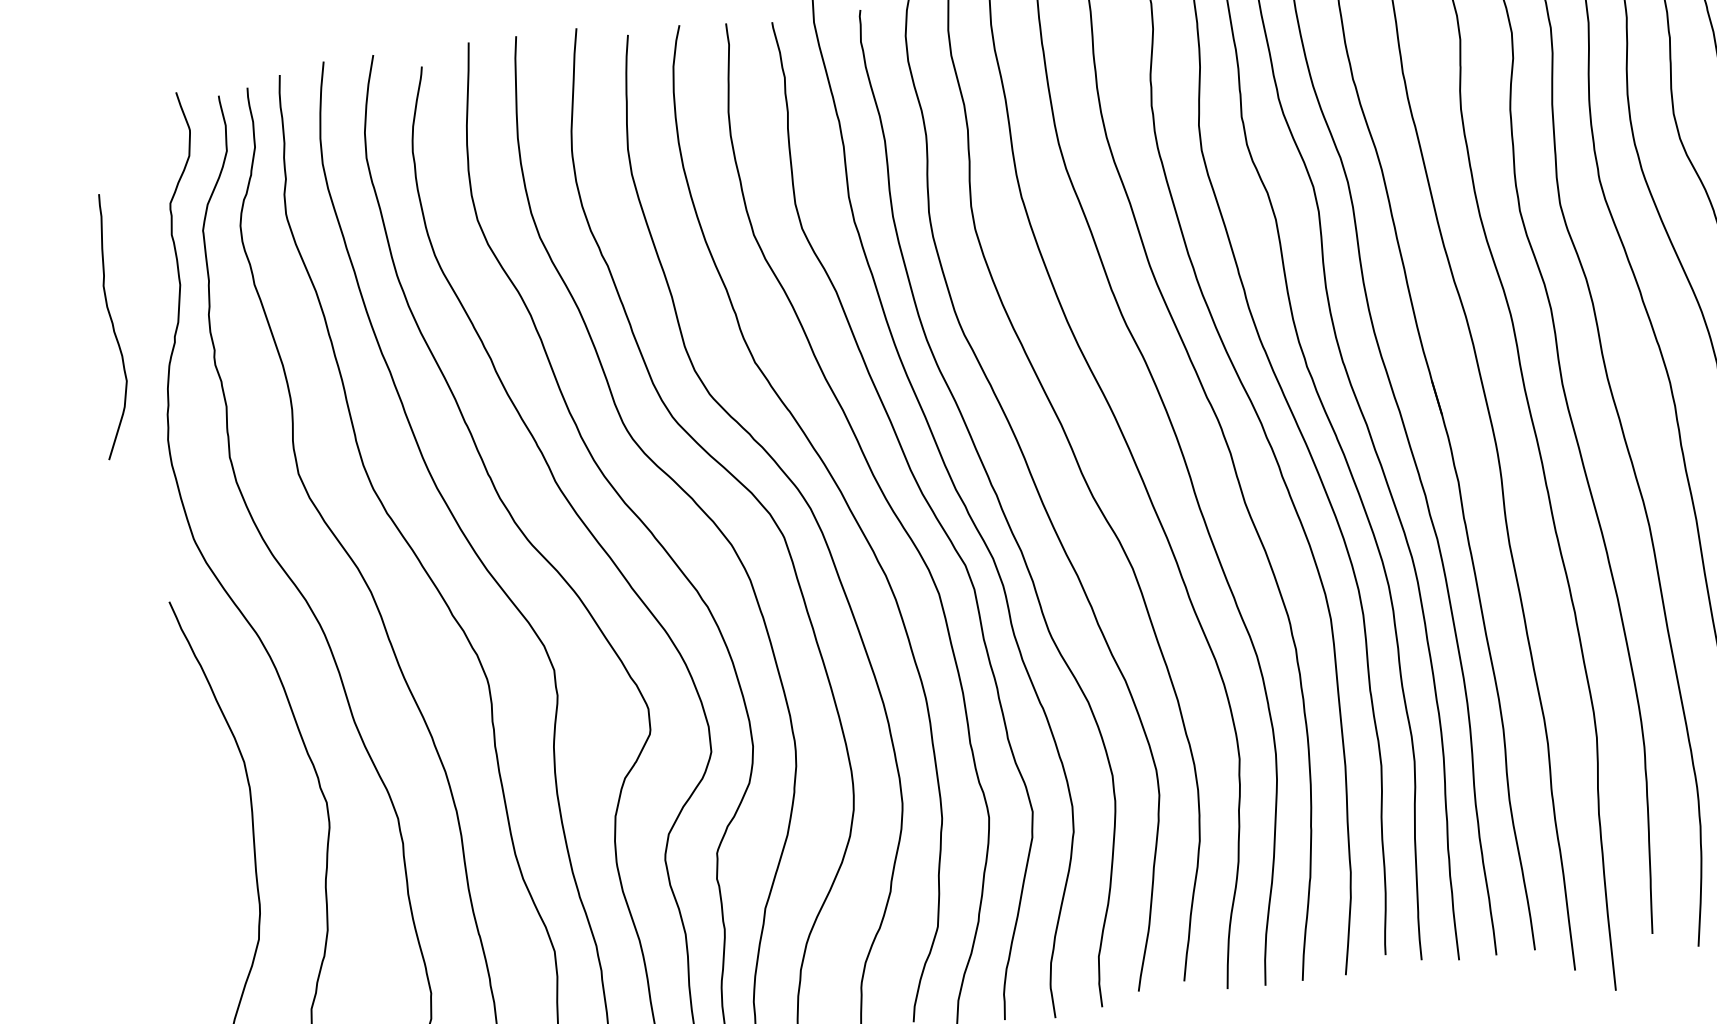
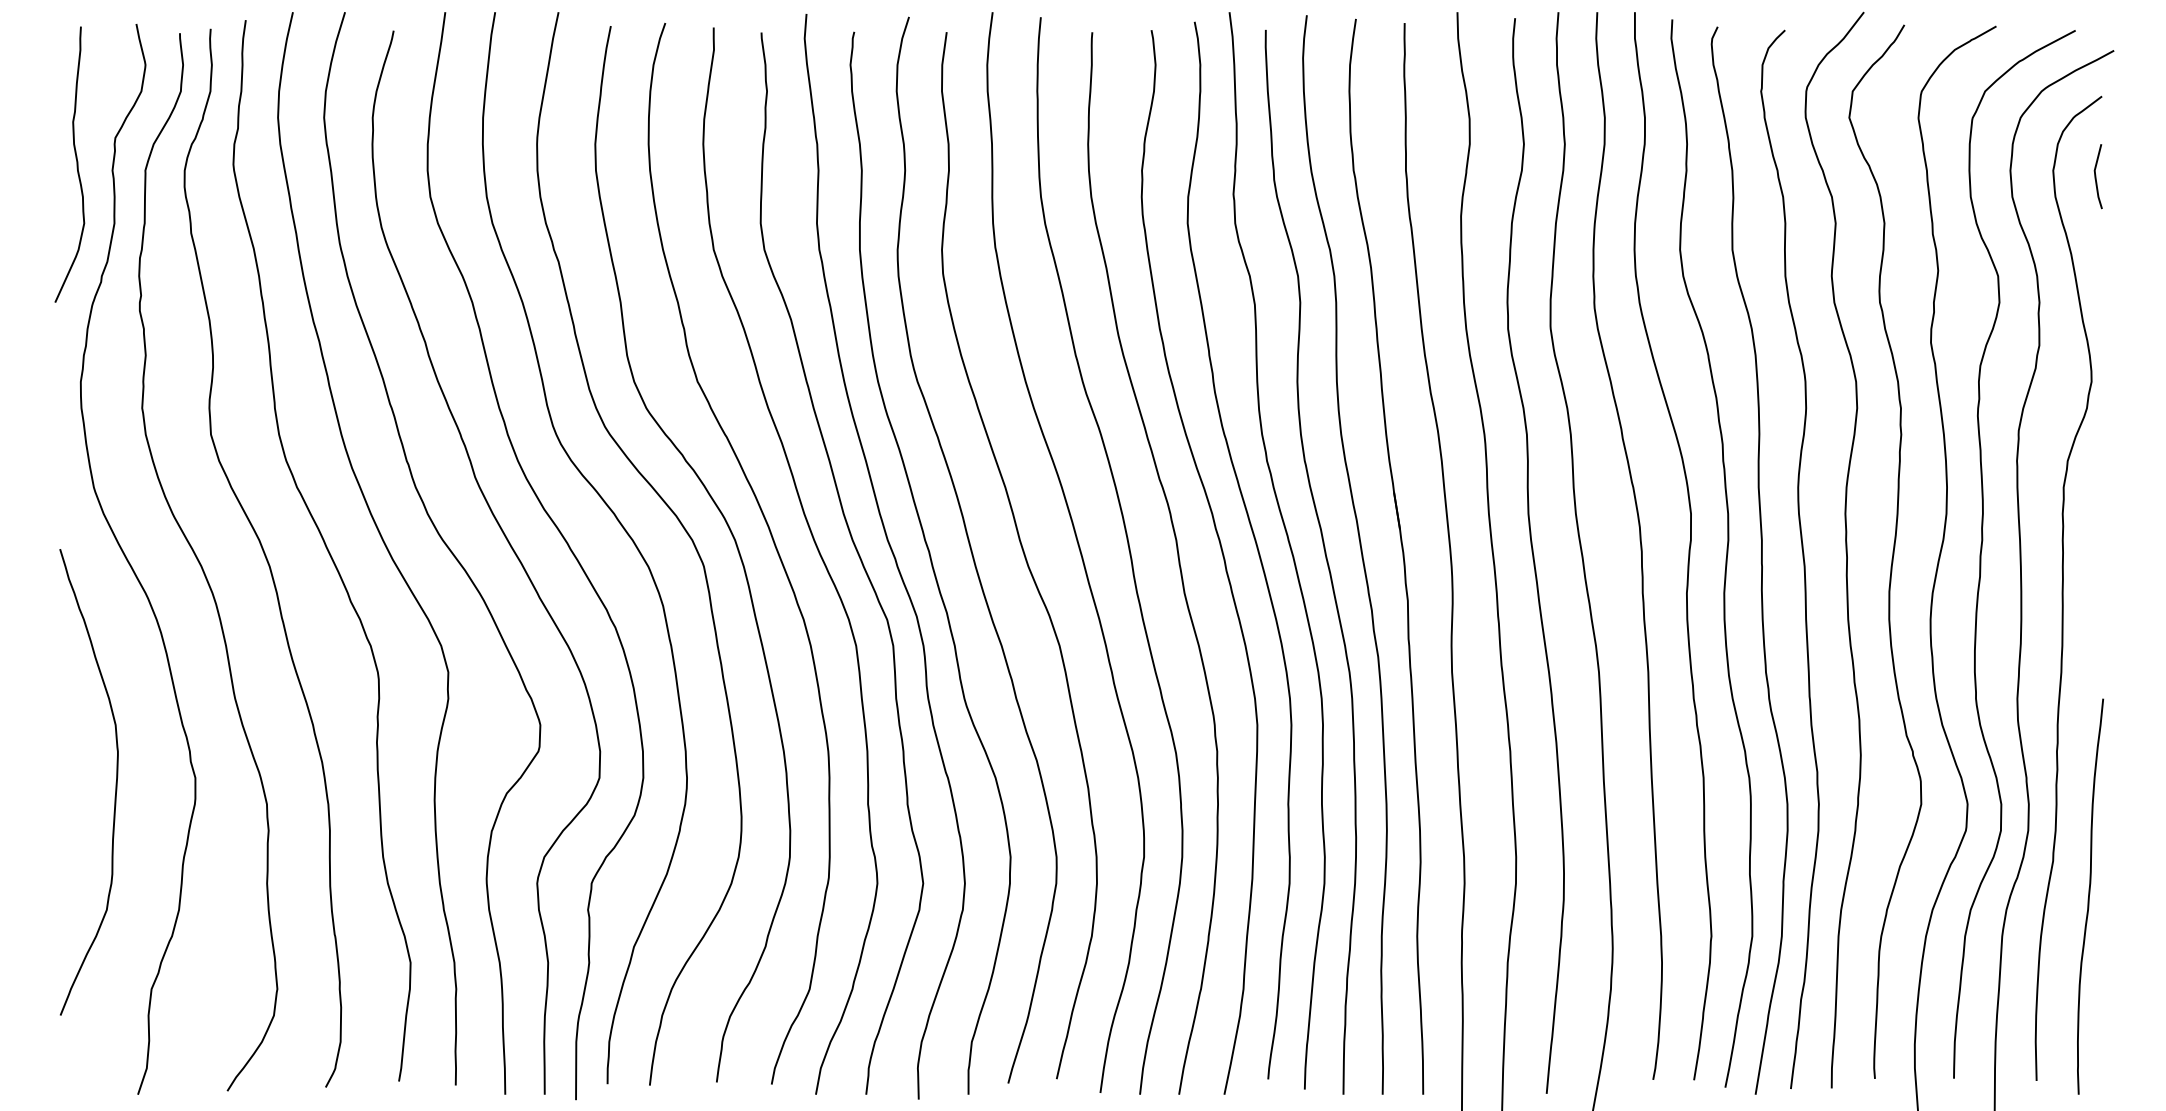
curve: (112, 325) -> (76, 164), moved

